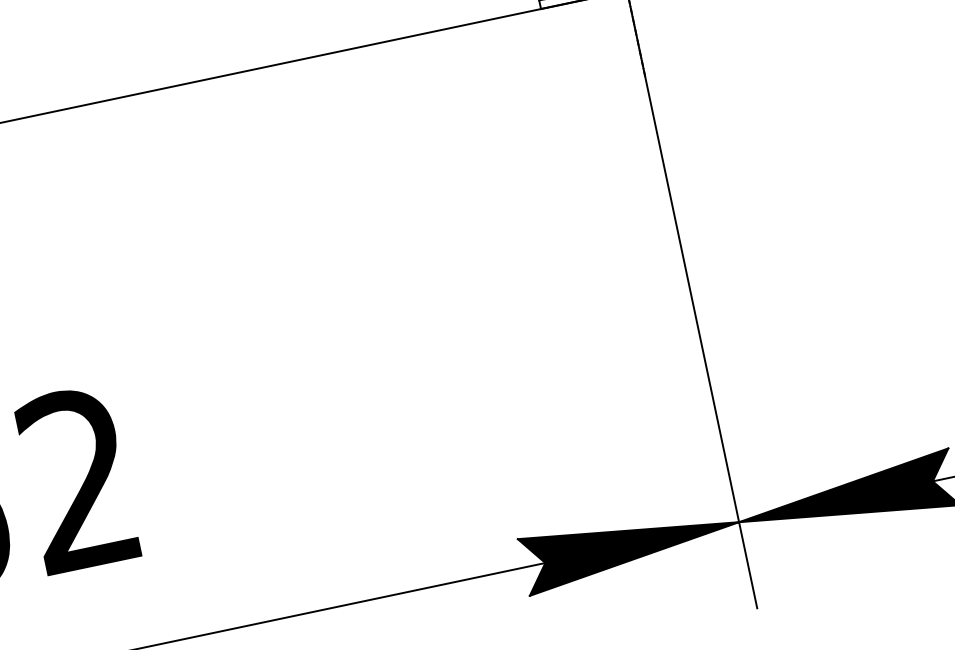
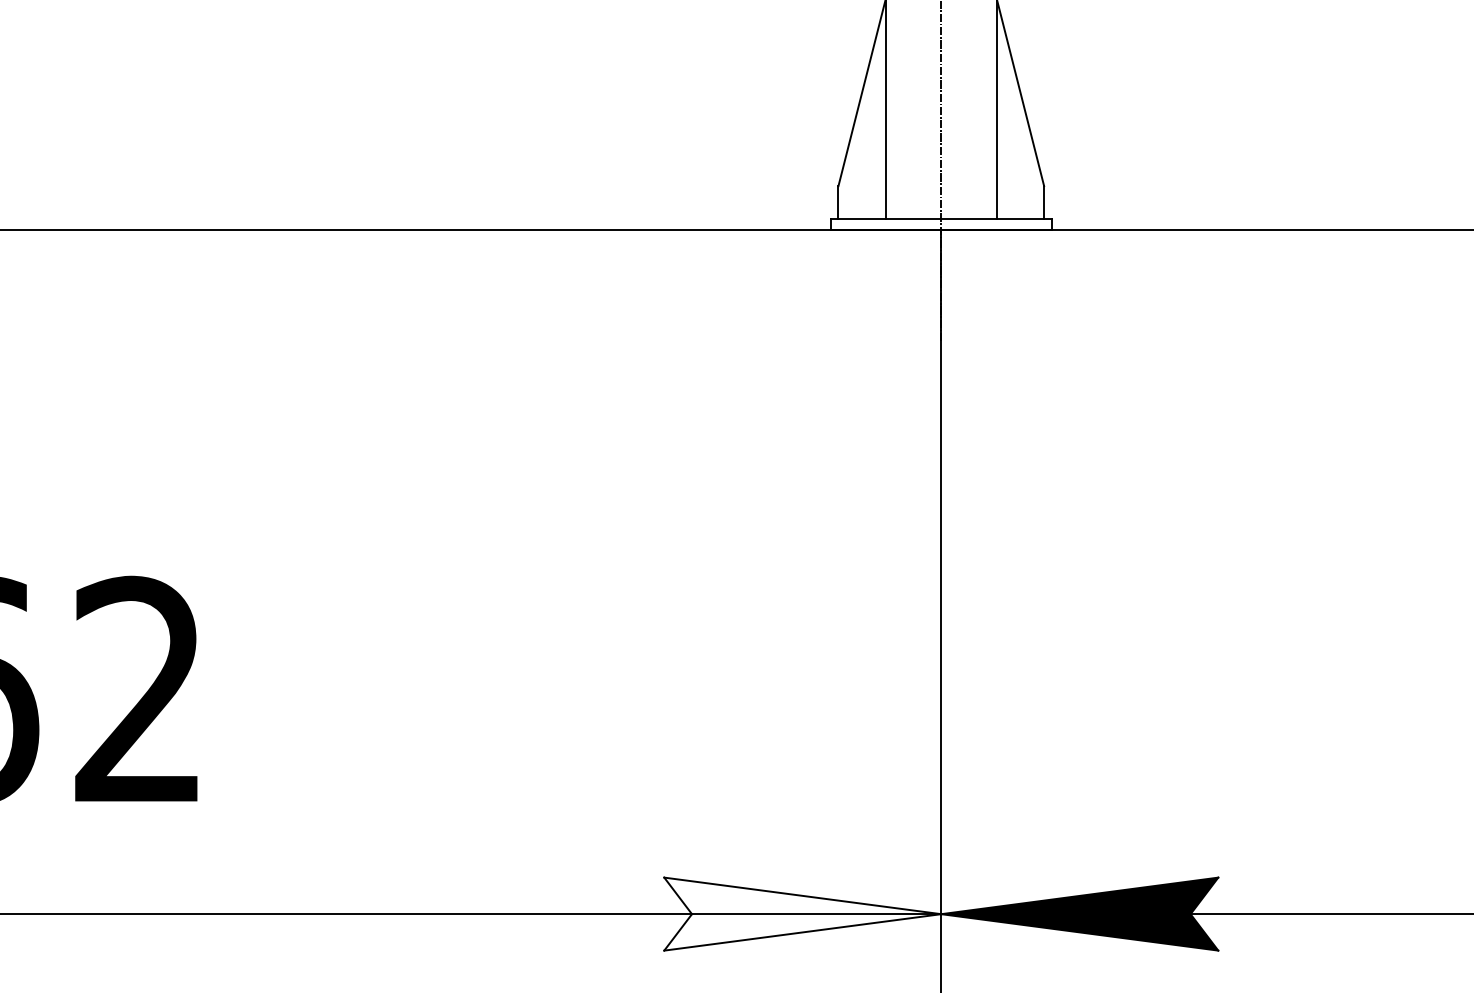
fill: (631, 544) -> (802, 913), removed

